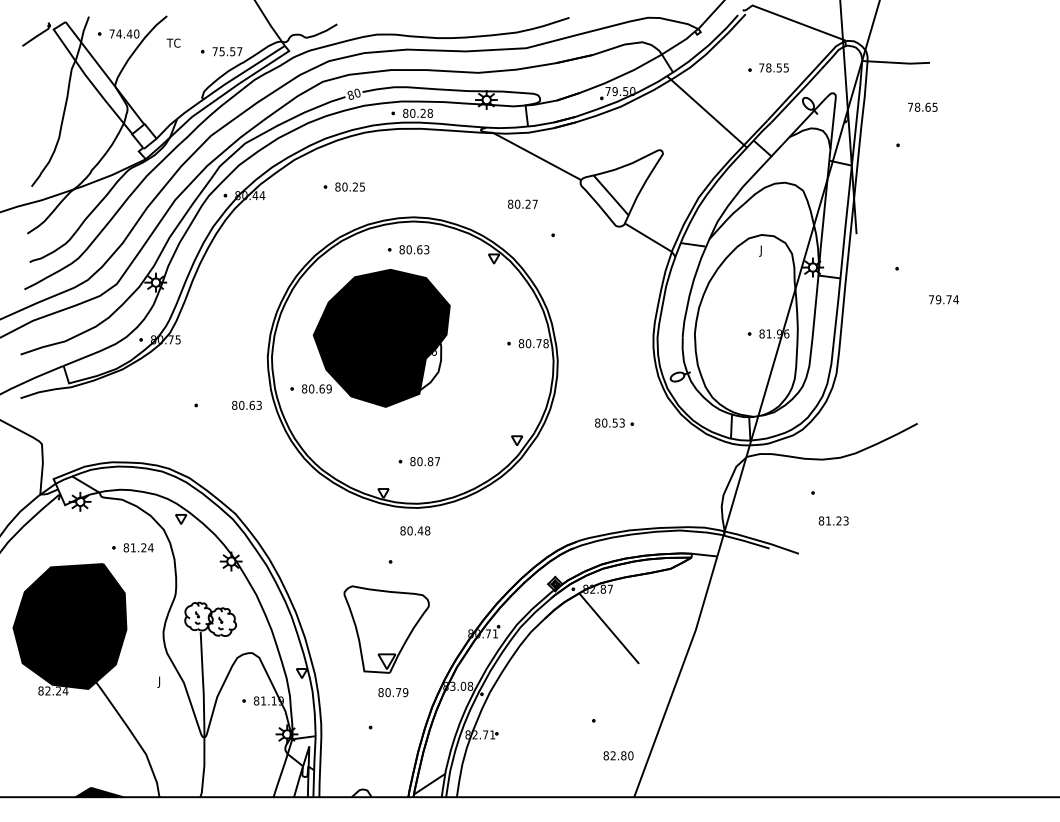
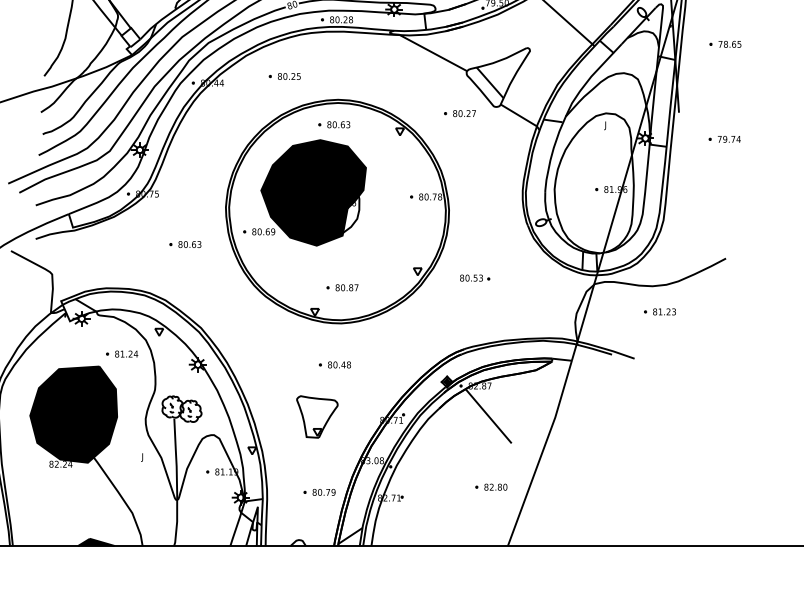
text: (922, 106) -> (729, 43), moved
text: (522, 203) -> (464, 113), moved
text: (943, 299) -> (728, 139), moved
text: (246, 404) -> (189, 243), moved
part: (614, 422) -> (475, 277), moved
text: (833, 520) -> (664, 311), moved
text: (415, 530) -> (339, 364), moved
part: (386, 629) -> (317, 416), size x0.62
text: (393, 692) -> (324, 492), moved
text: (618, 755) -> (495, 486), moved

